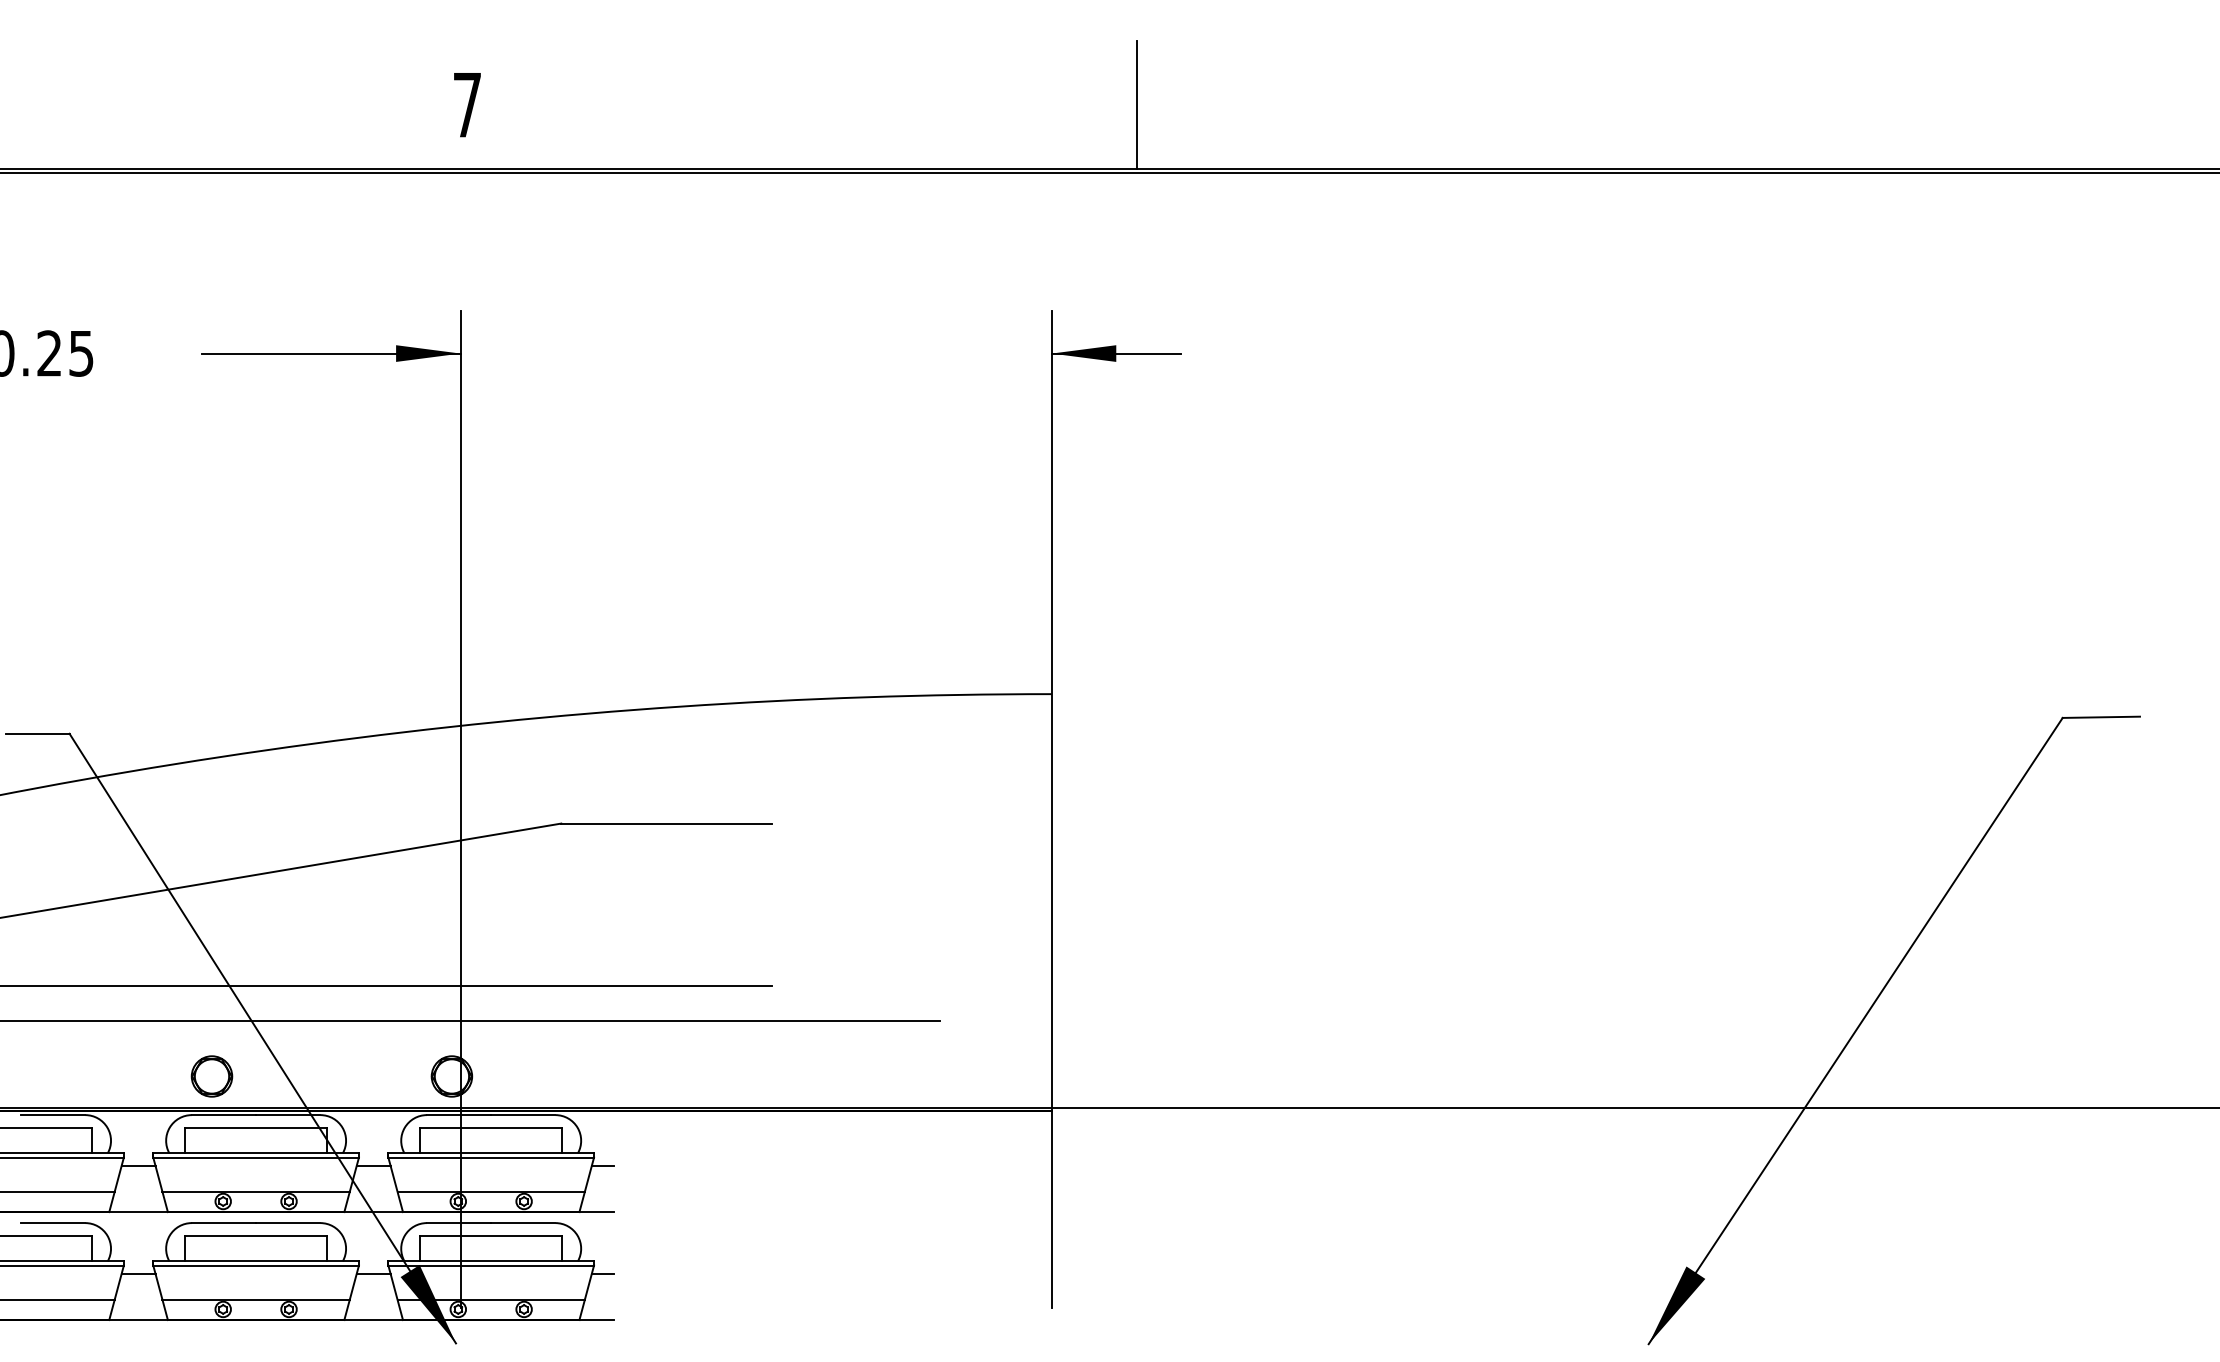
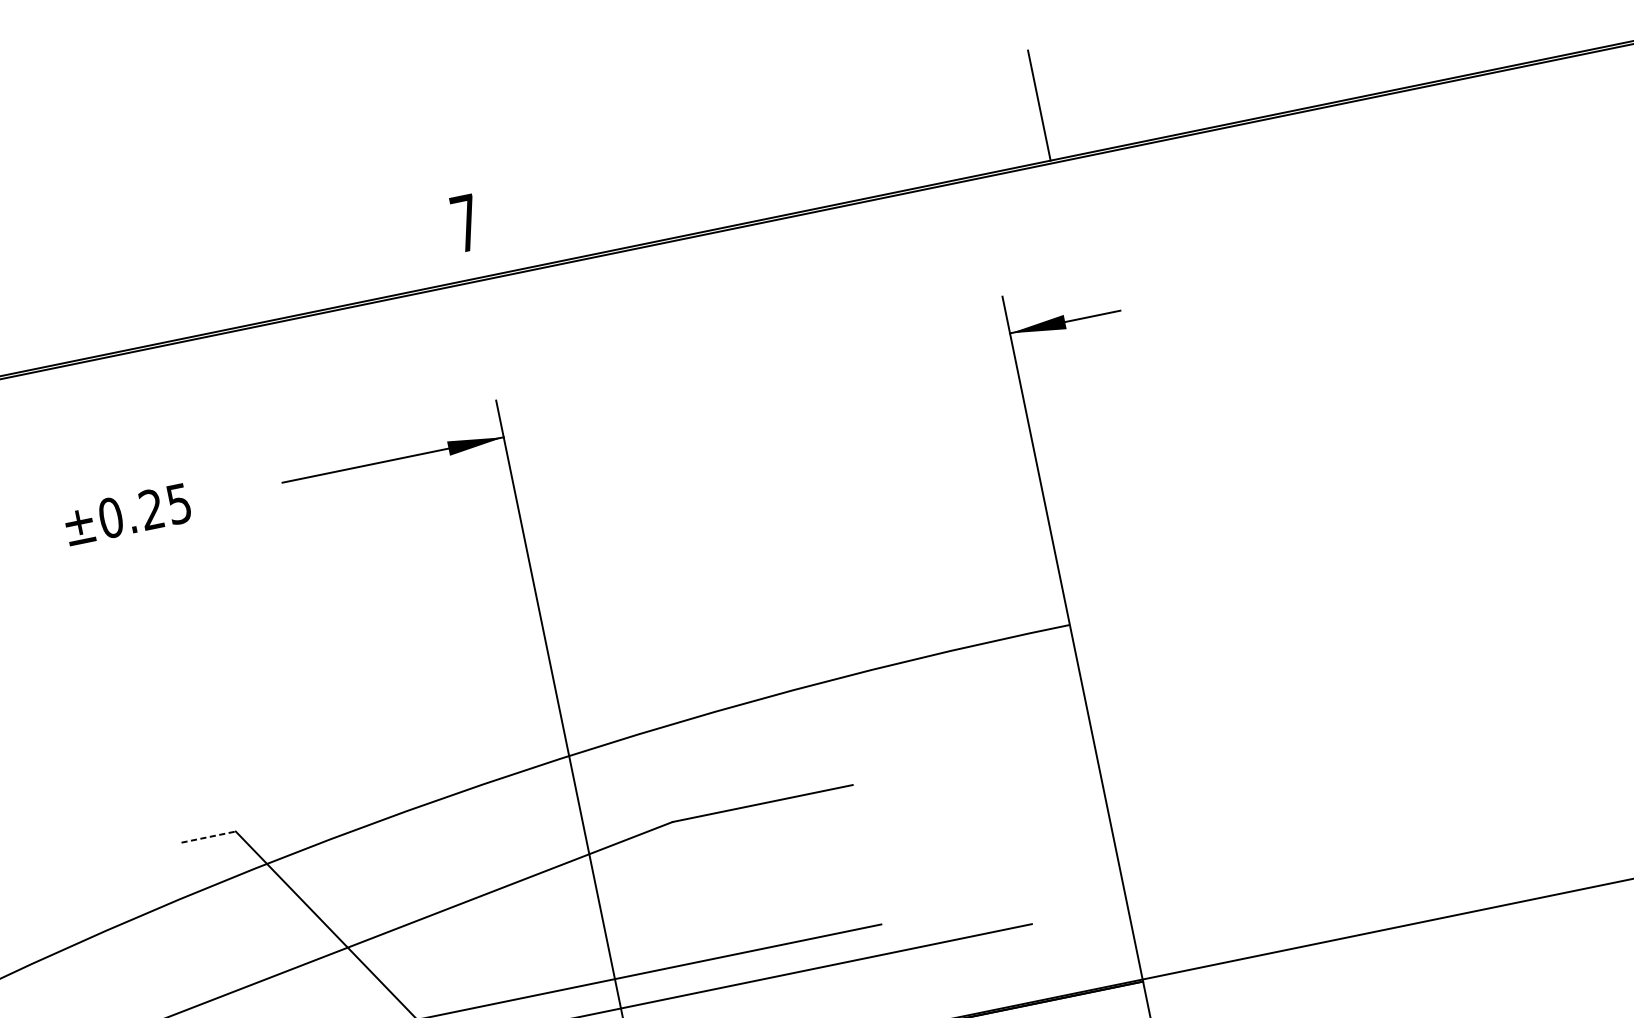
line: (37, 733) -> (208, 836), solid -> dashed

